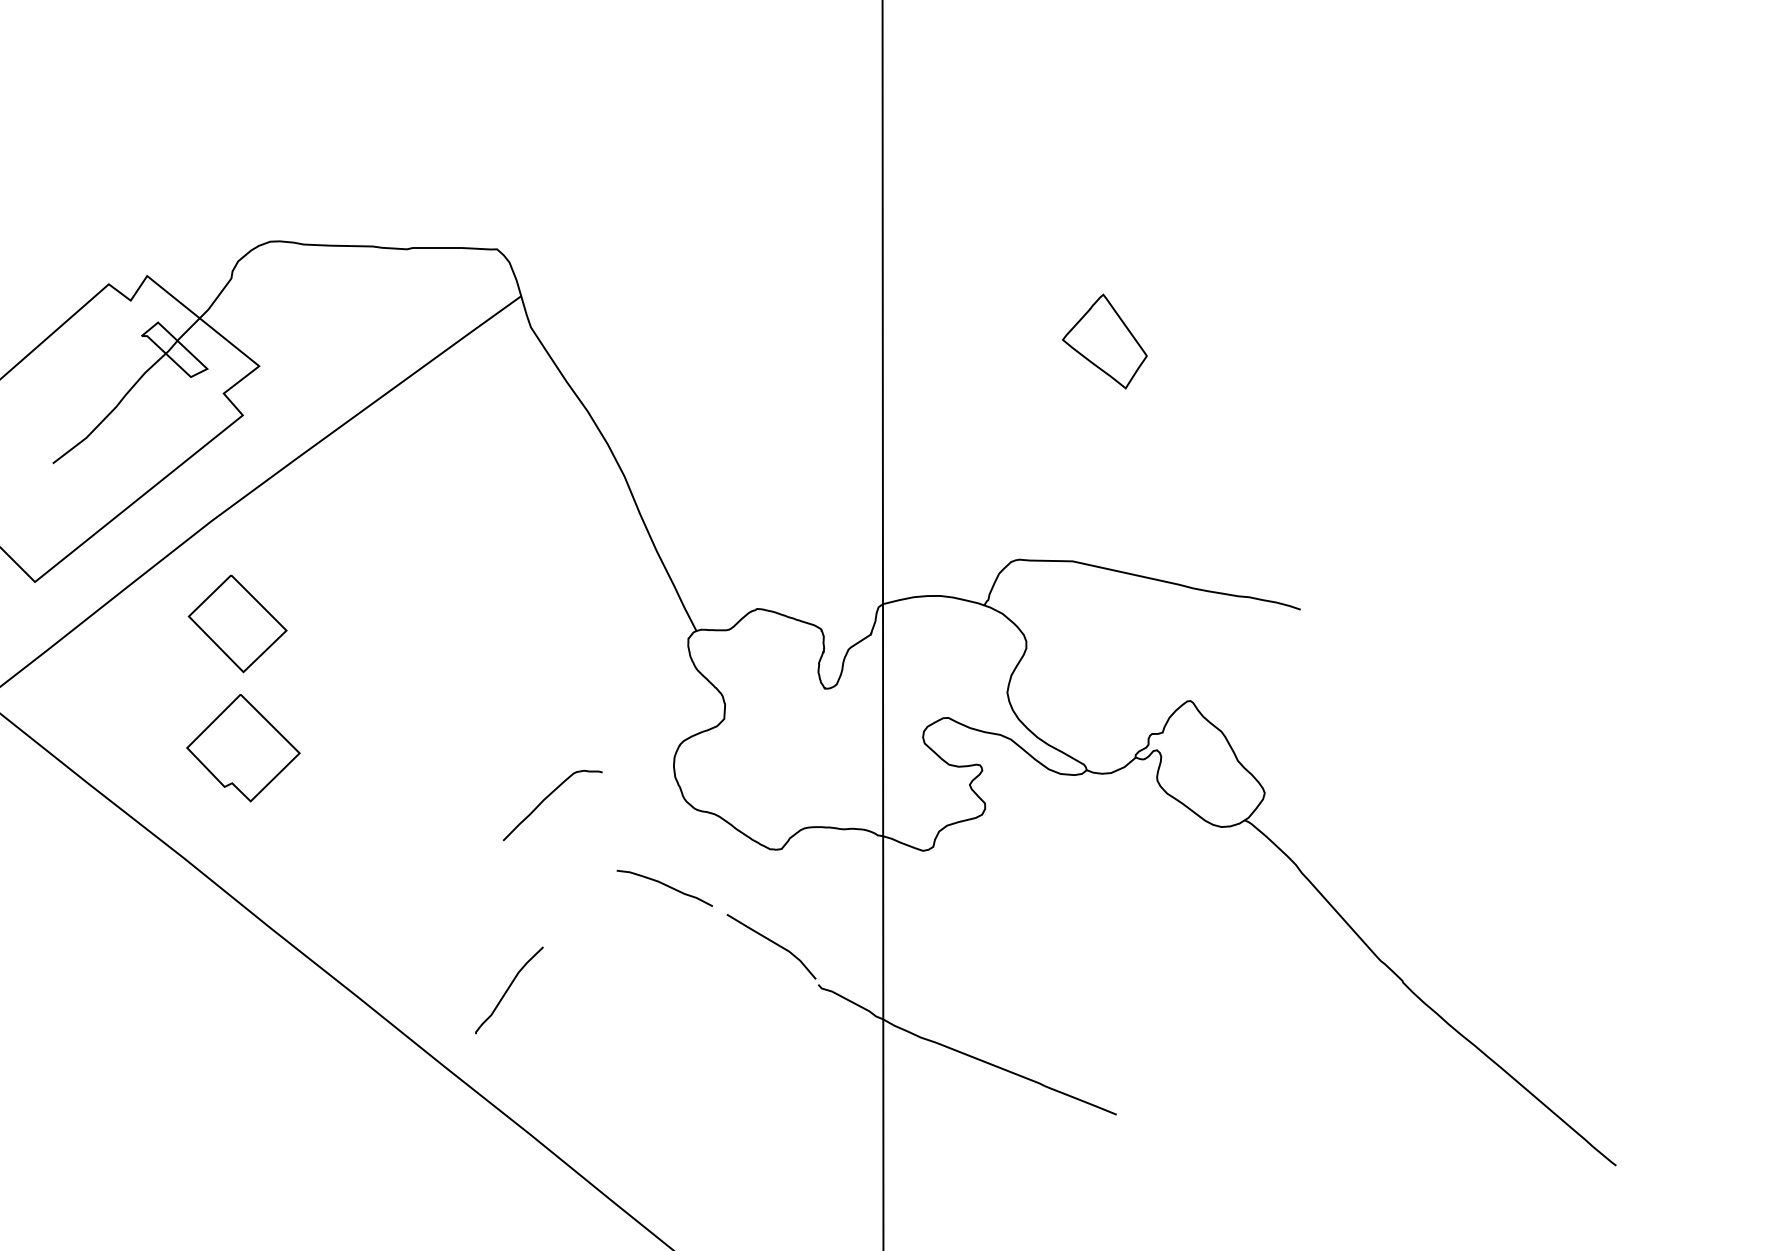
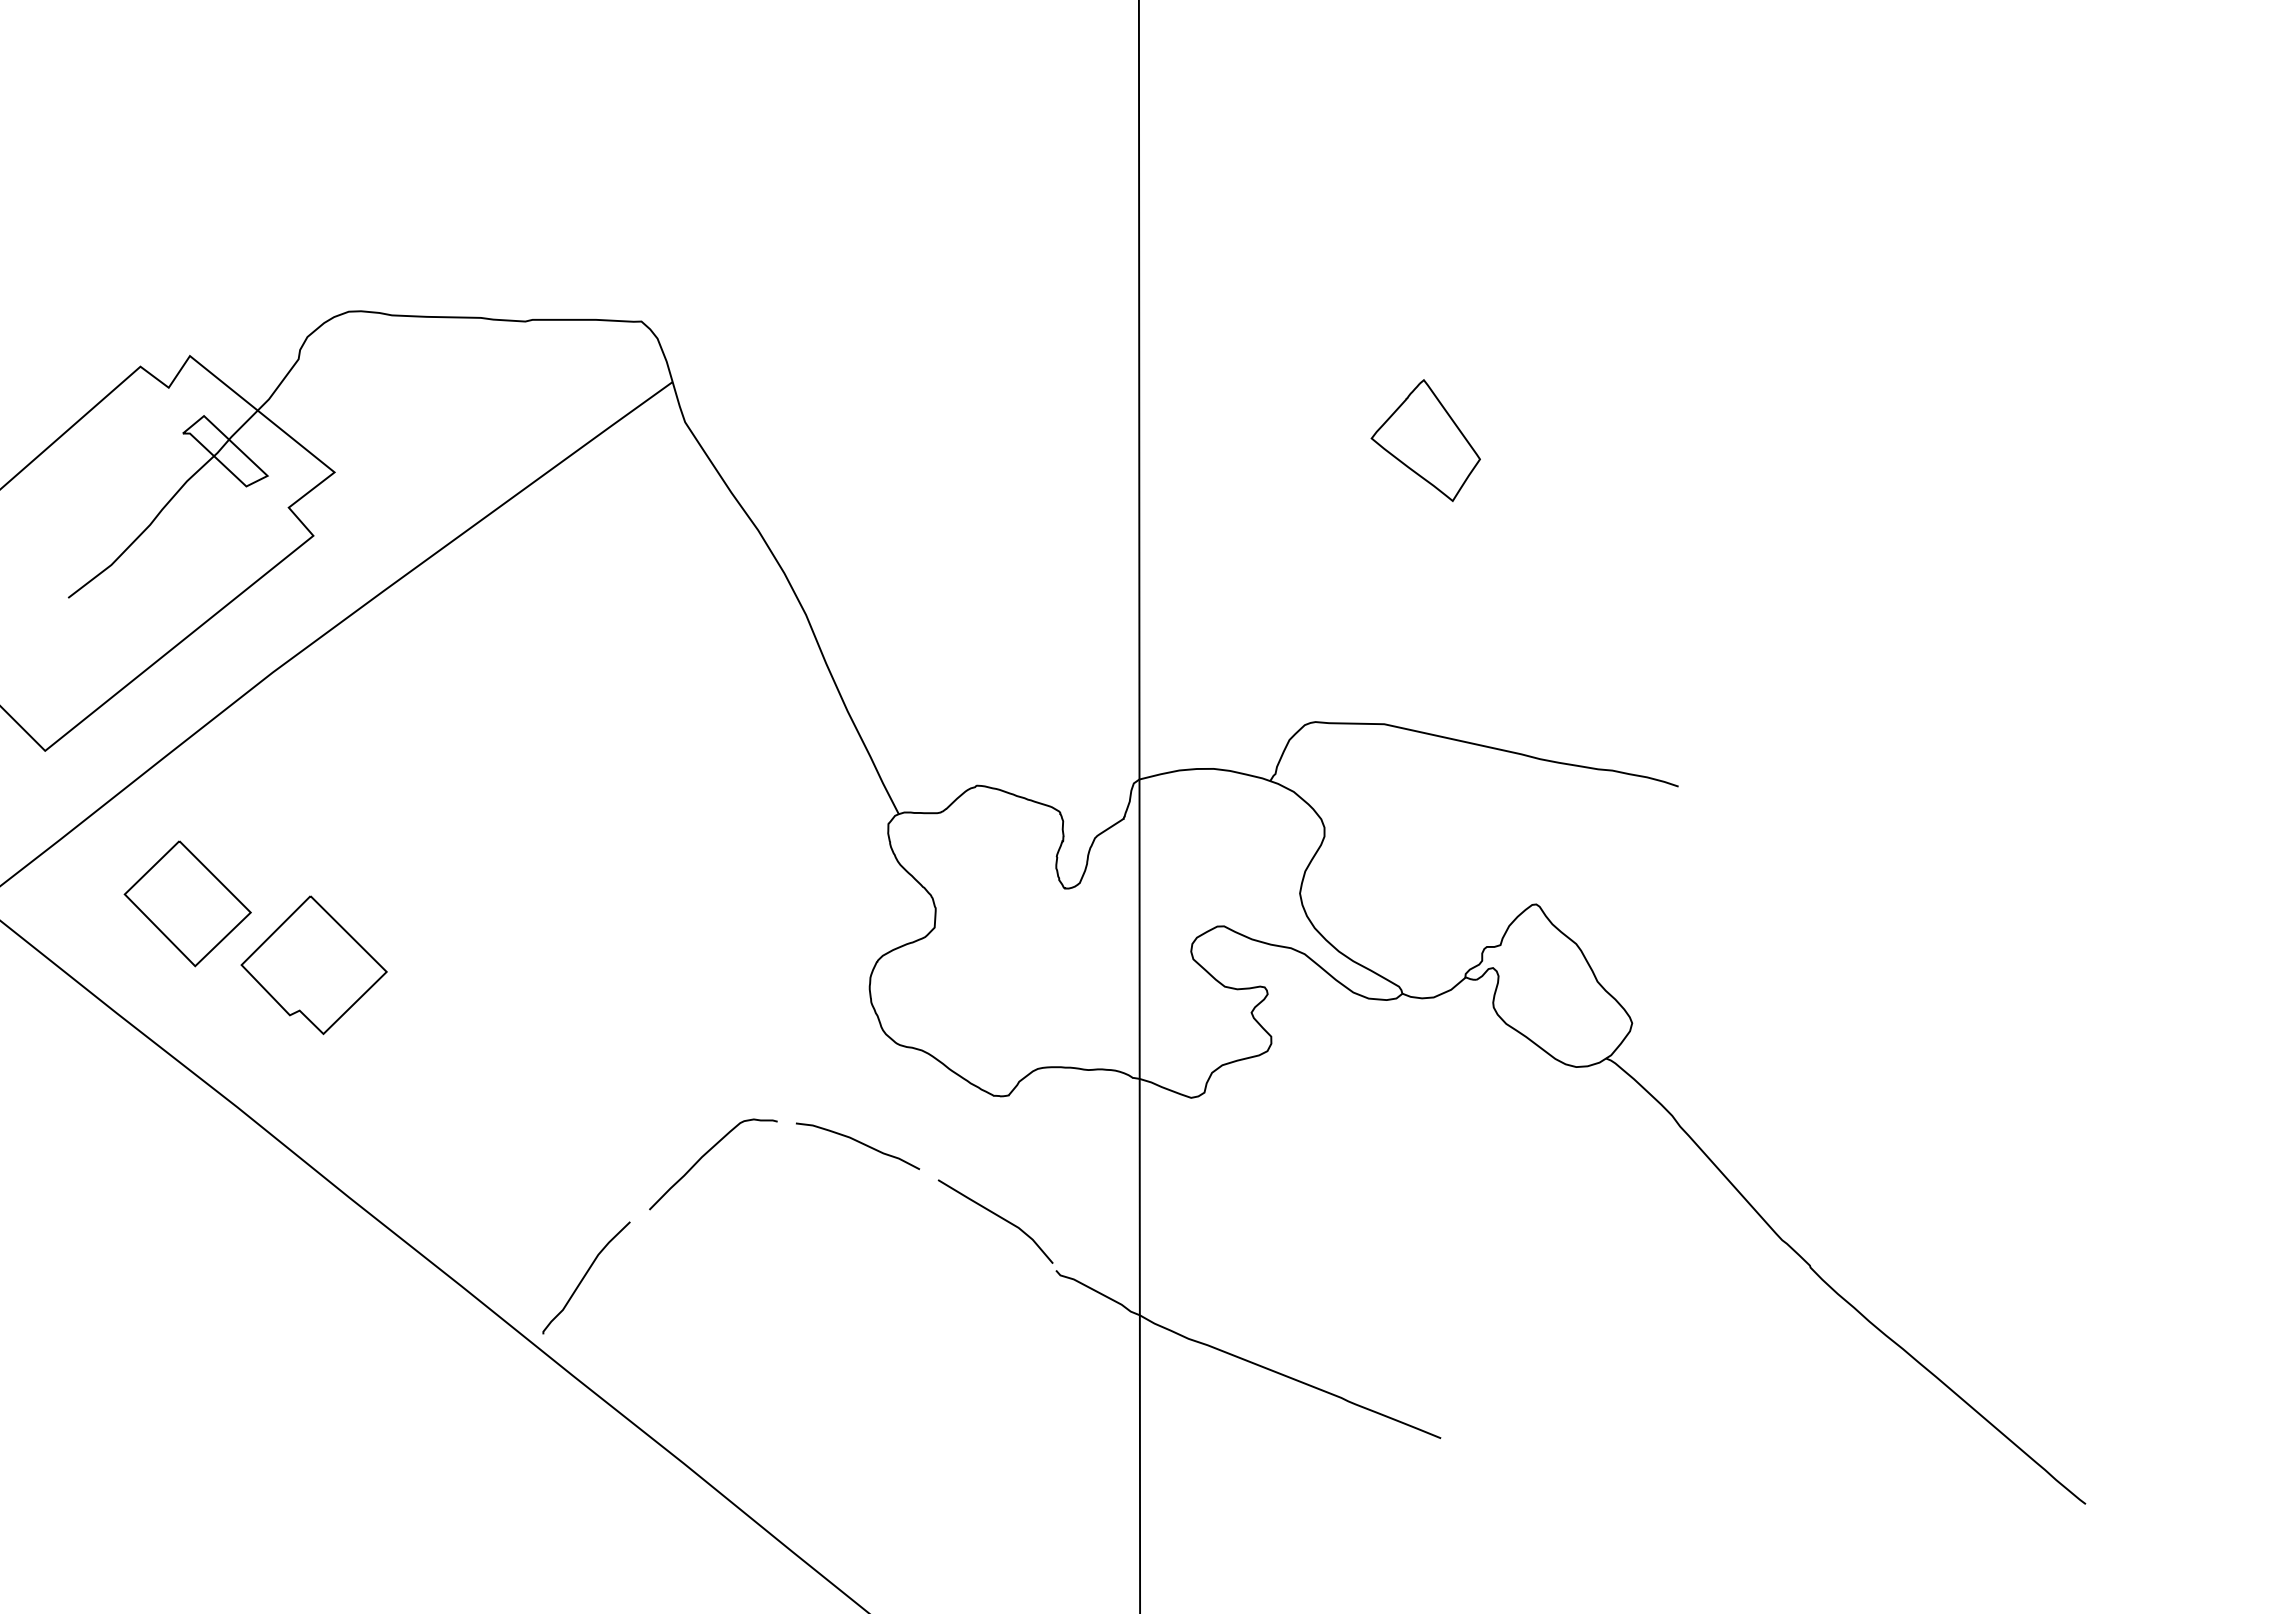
part: (237, 623) -> (187, 903), moved
curve: (546, 798) -> (705, 1155), moved
curve: (508, 989) -> (585, 1276), moved

